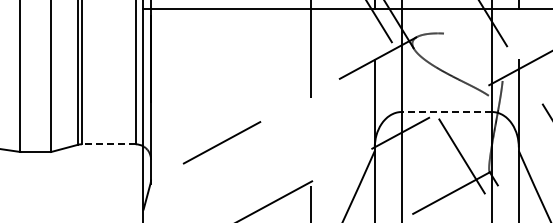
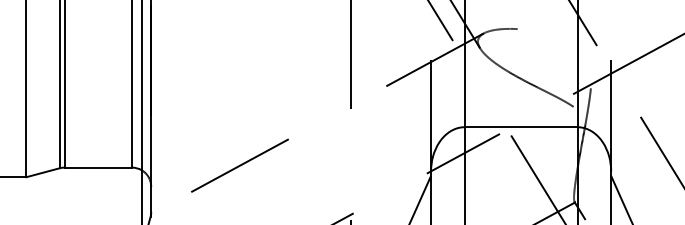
line: (446, 112) -> (520, 127), dashed -> solid
line: (108, 144) -> (97, 167), dashed -> solid

